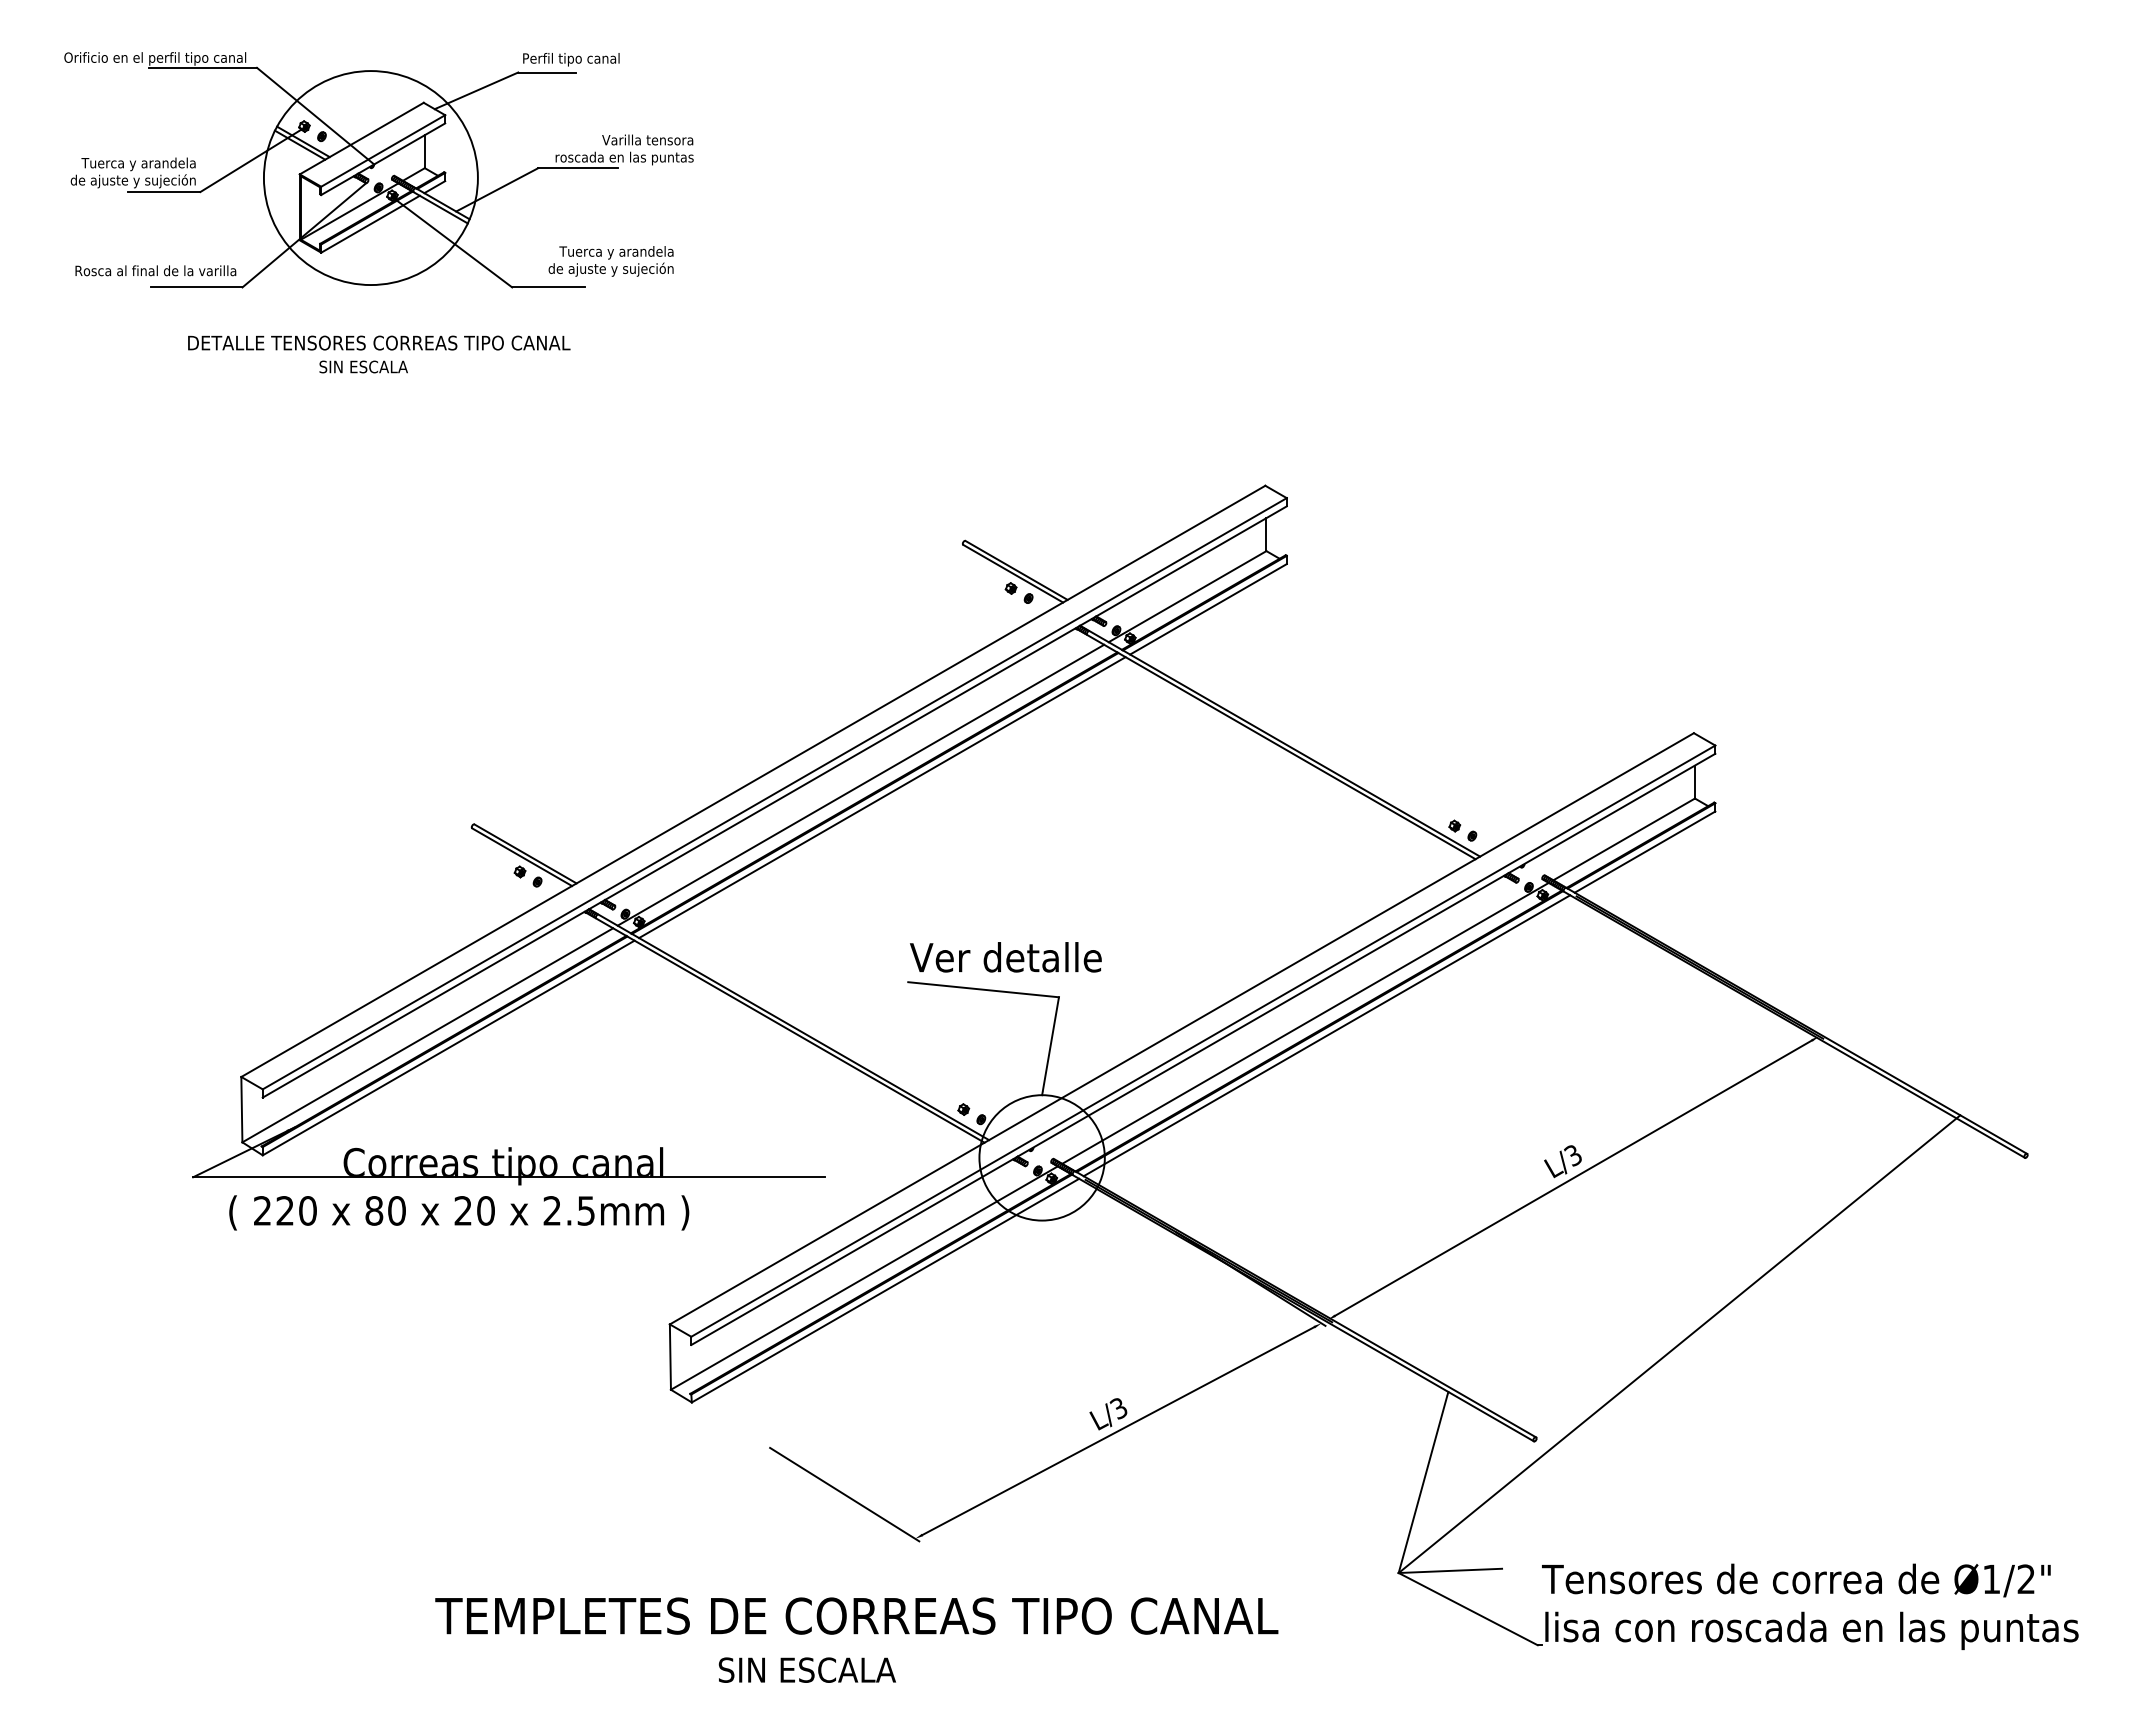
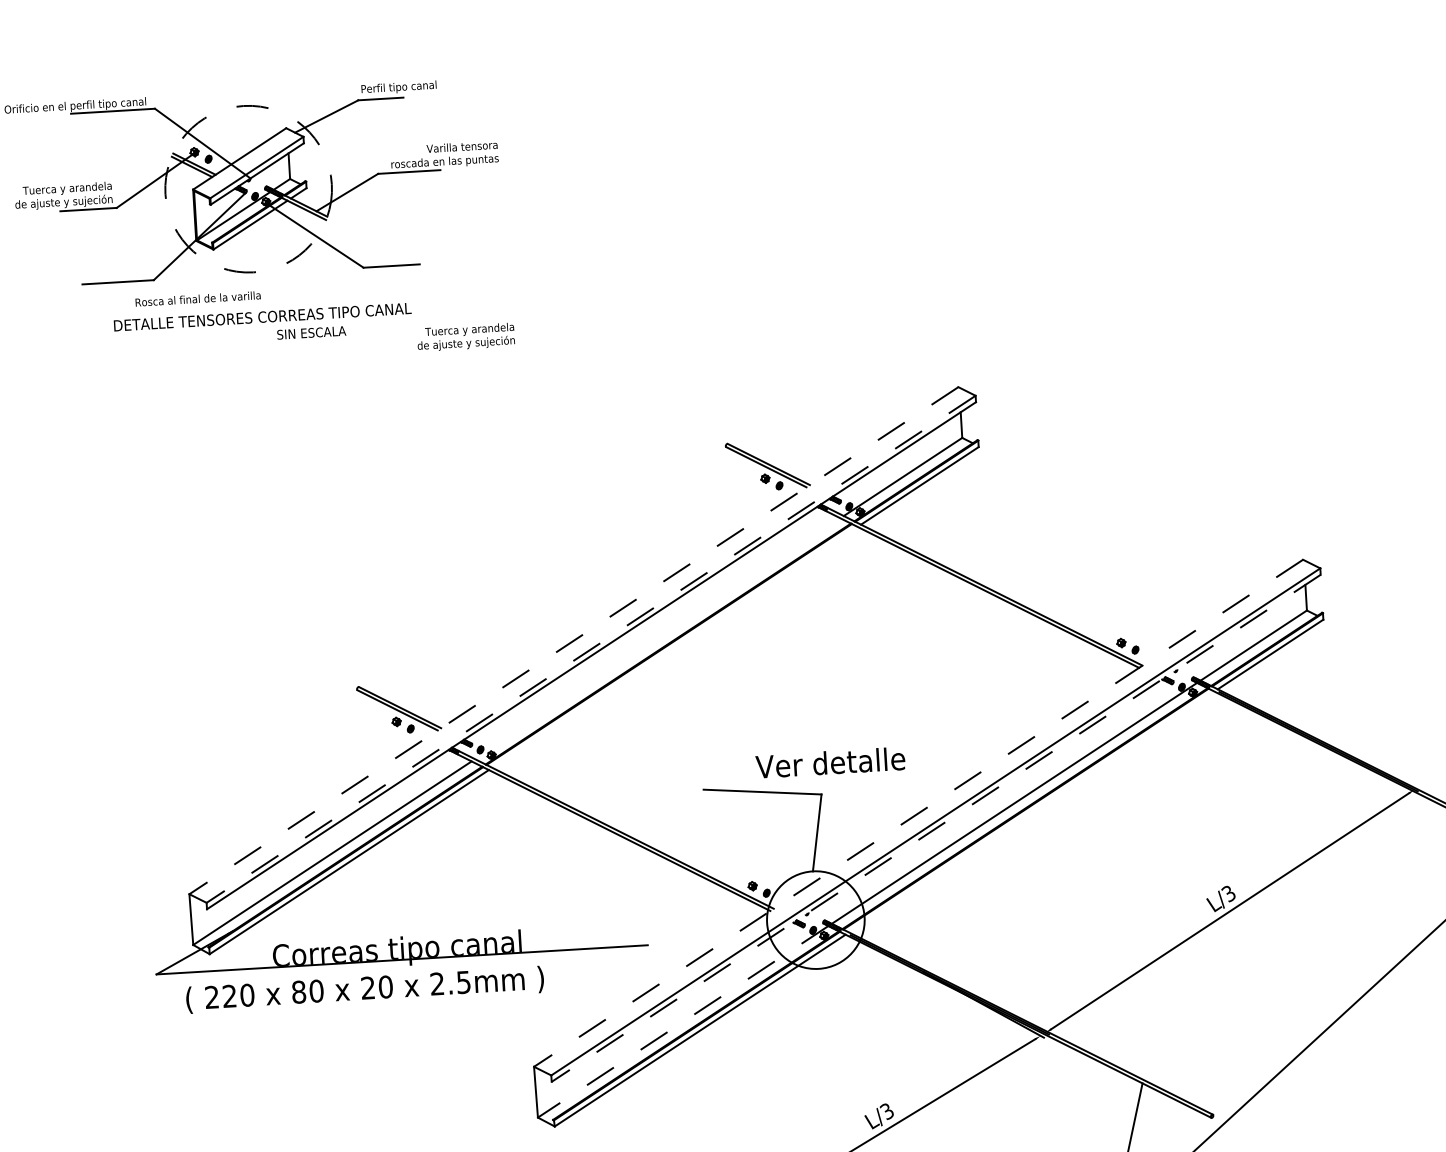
circle: (370, 178) -> (248, 189), solid -> dashed
text: (610, 261) -> (465, 337), moved
text: (155, 270) -> (197, 298), moved
text: (363, 366) -> (311, 332), moved
line: (752, 781) -> (573, 640), solid -> dashed
line: (860, 784) -> (657, 638), removed
line: (774, 794) -> (590, 649), solid -> dashed
line: (882, 797) -> (675, 647), removed
text: (1005, 957) -> (830, 762), moved
line: (1181, 1029) -> (918, 813), solid -> dashed
line: (1326, 1035) -> (1031, 811), removed
line: (1202, 1049) -> (935, 828), solid -> dashed
line: (863, 1278) -> (682, 1022), solid -> dashed

